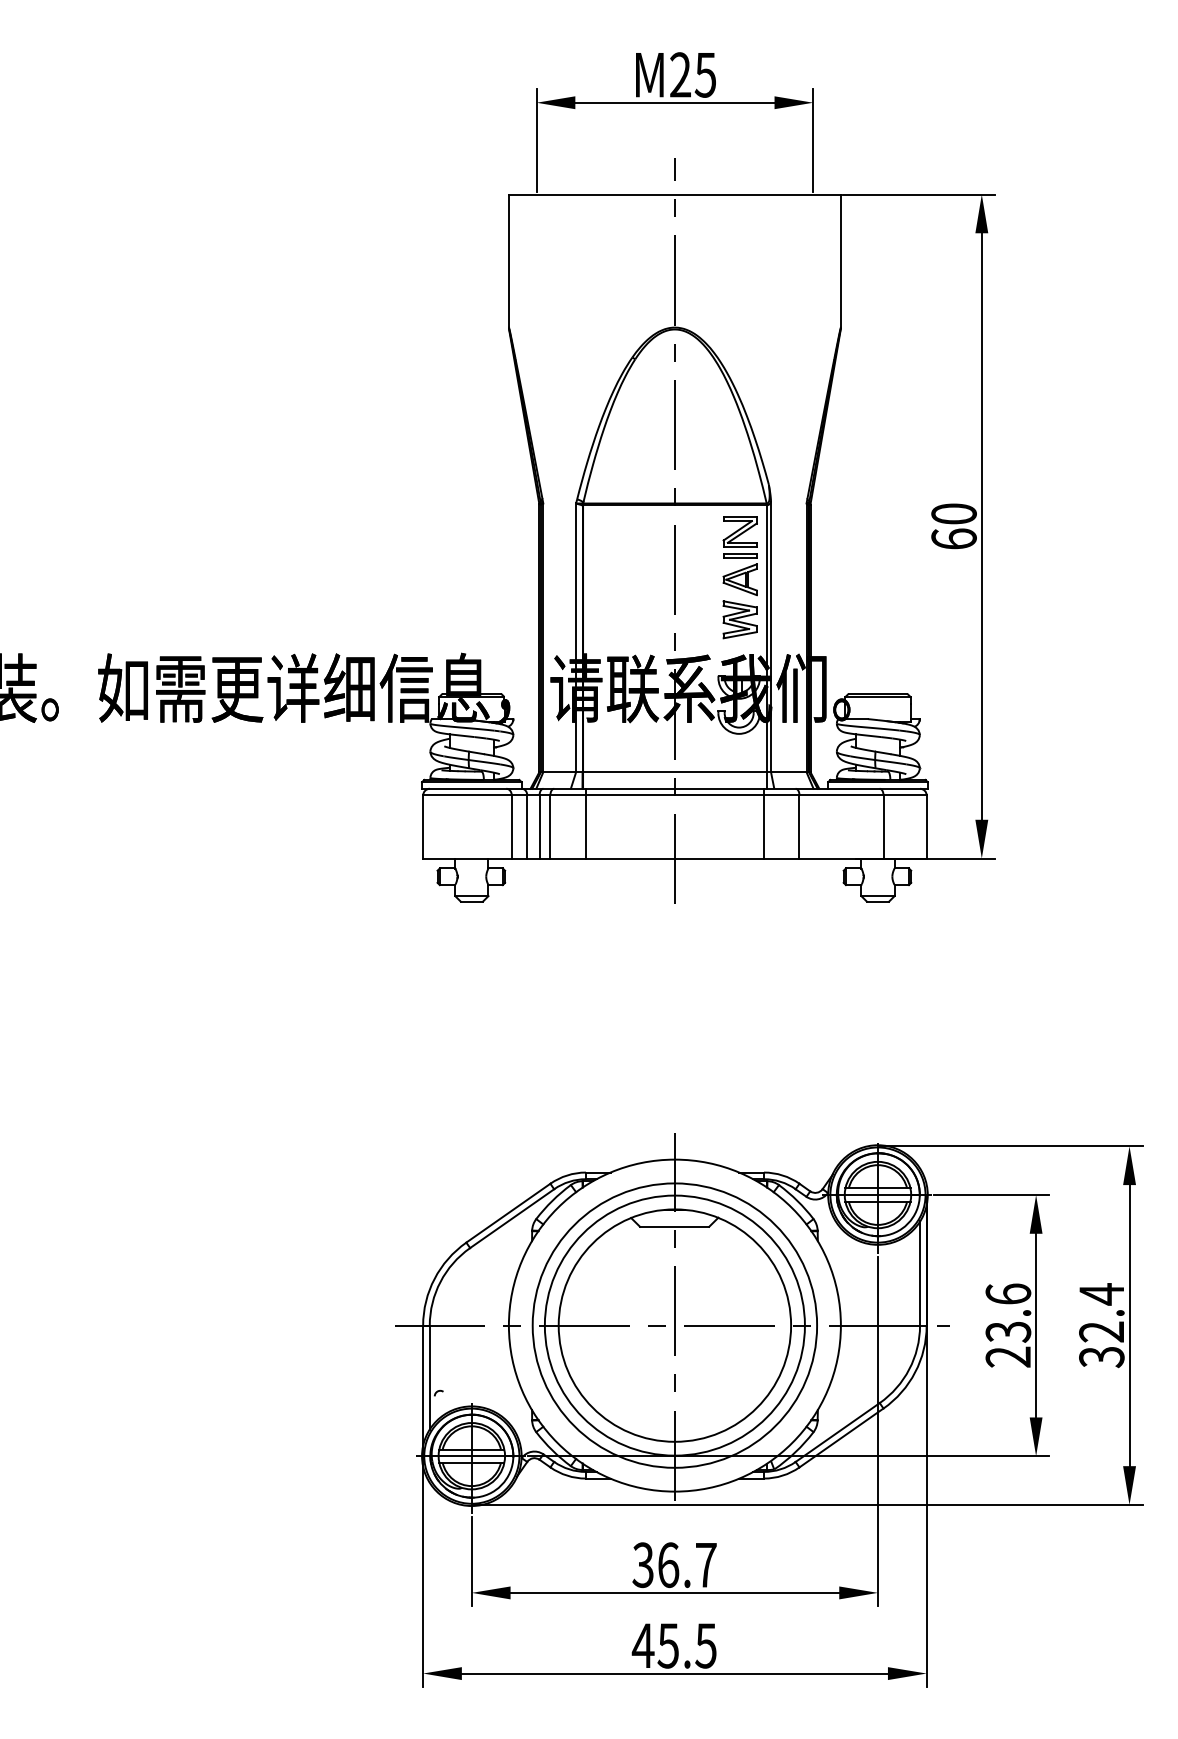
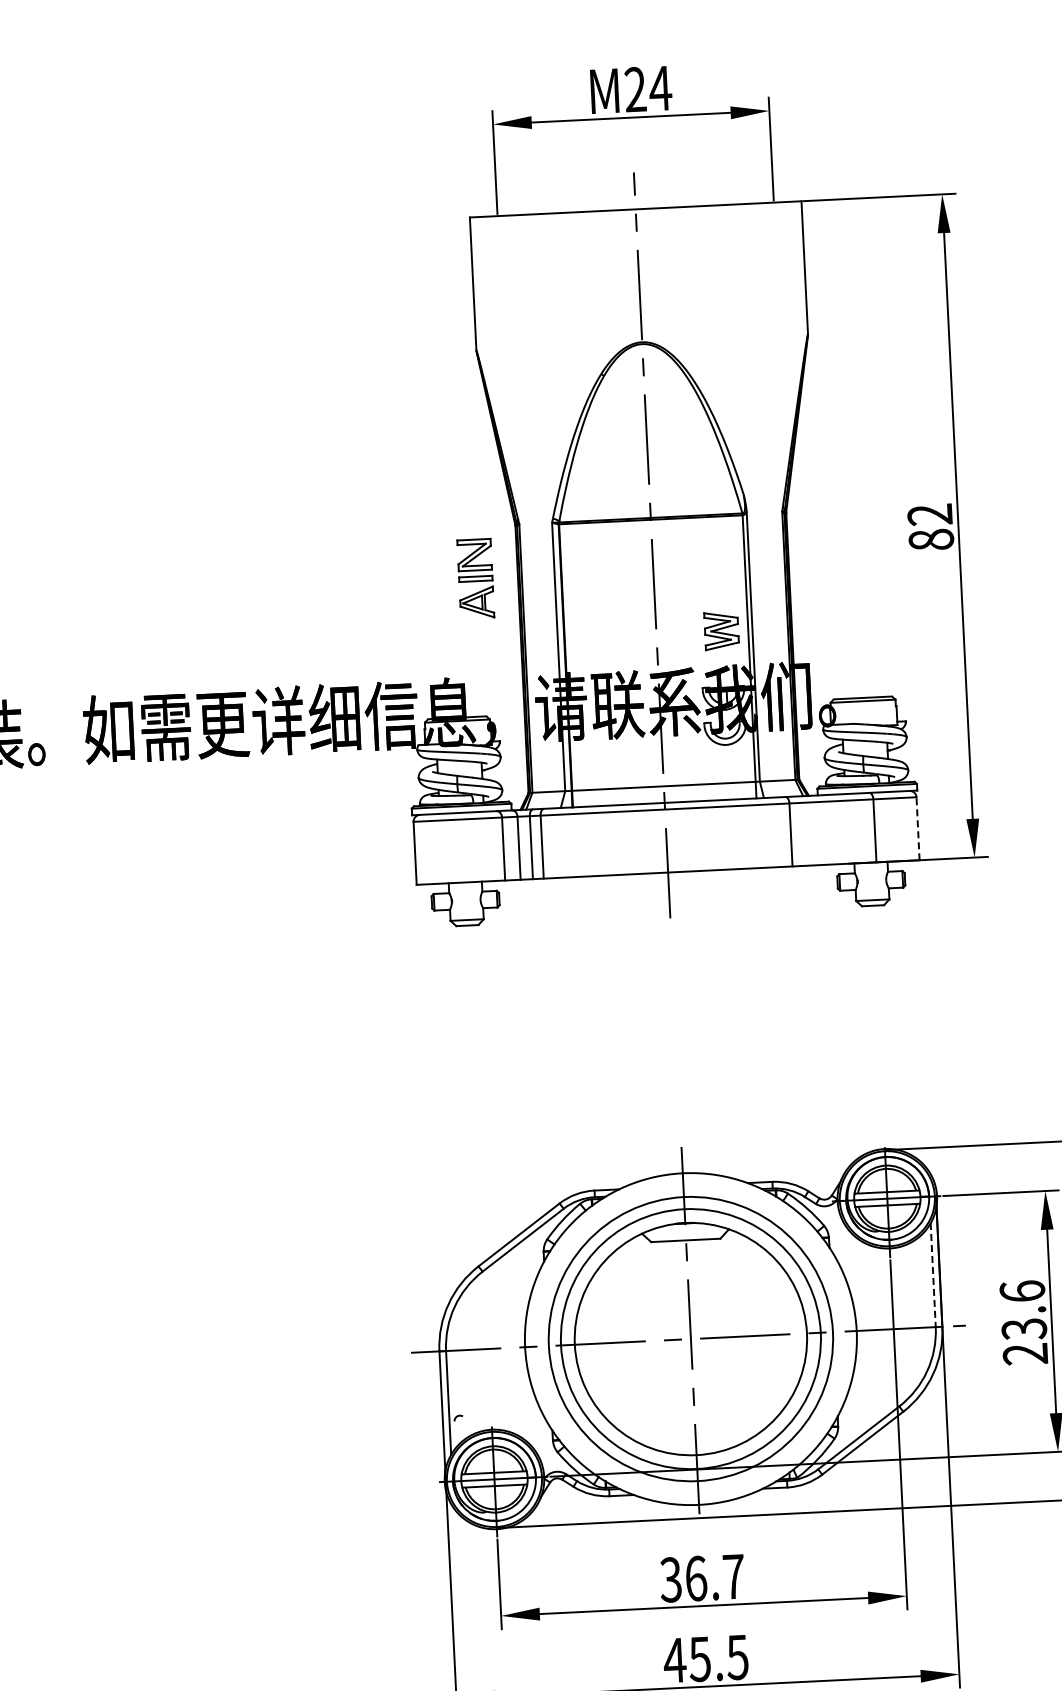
text: (705, 75) -> (660, 88), M25 -> M24
text: (953, 526) -> (930, 527), 60 -> 82
part: (739, 556) -> (475, 579), moved
line: (585, 823) -> (577, 841), removed
line: (763, 823) -> (754, 833), removed
line: (926, 826) -> (917, 828), solid -> dashed
line: (920, 1274) -> (933, 1276), solid -> dashed

